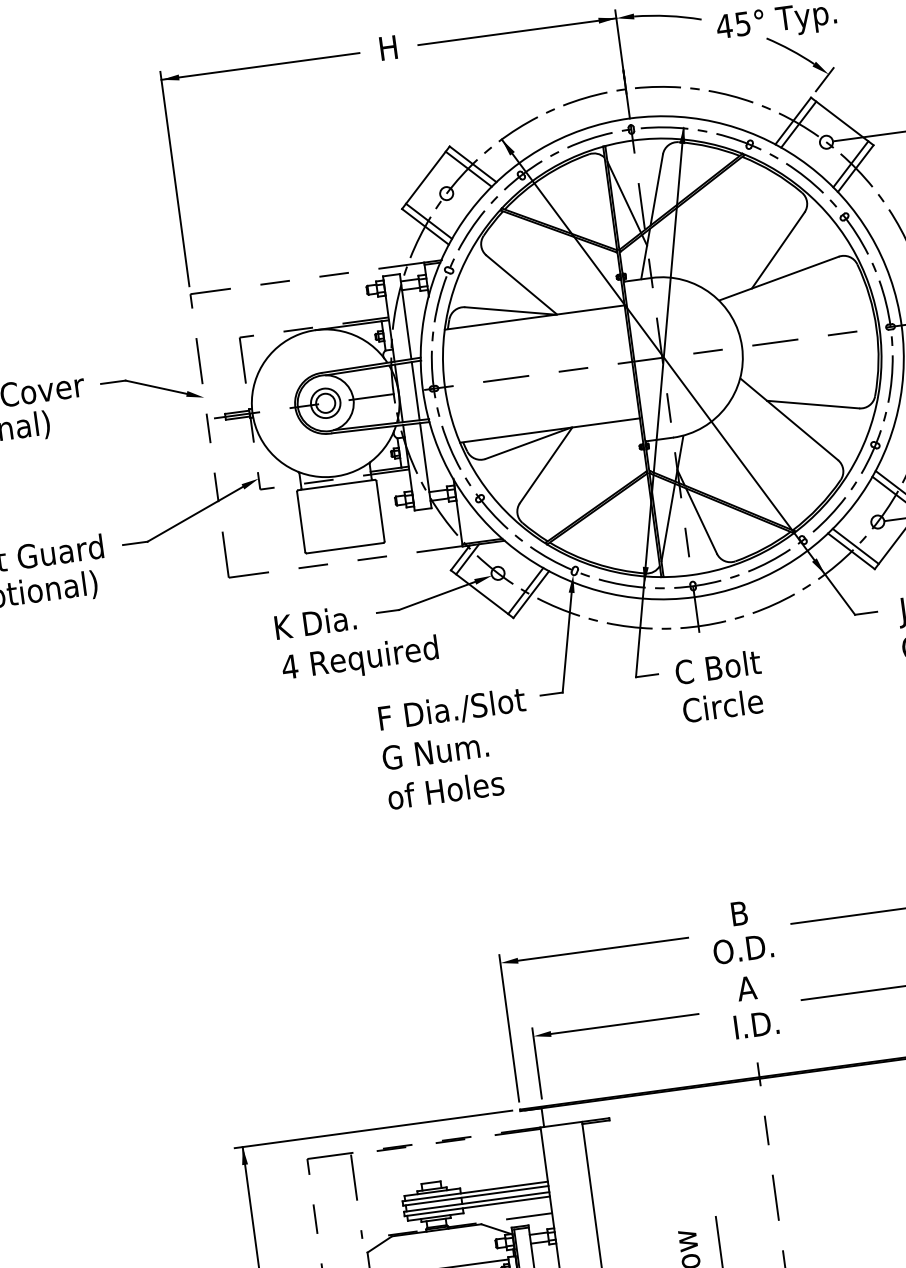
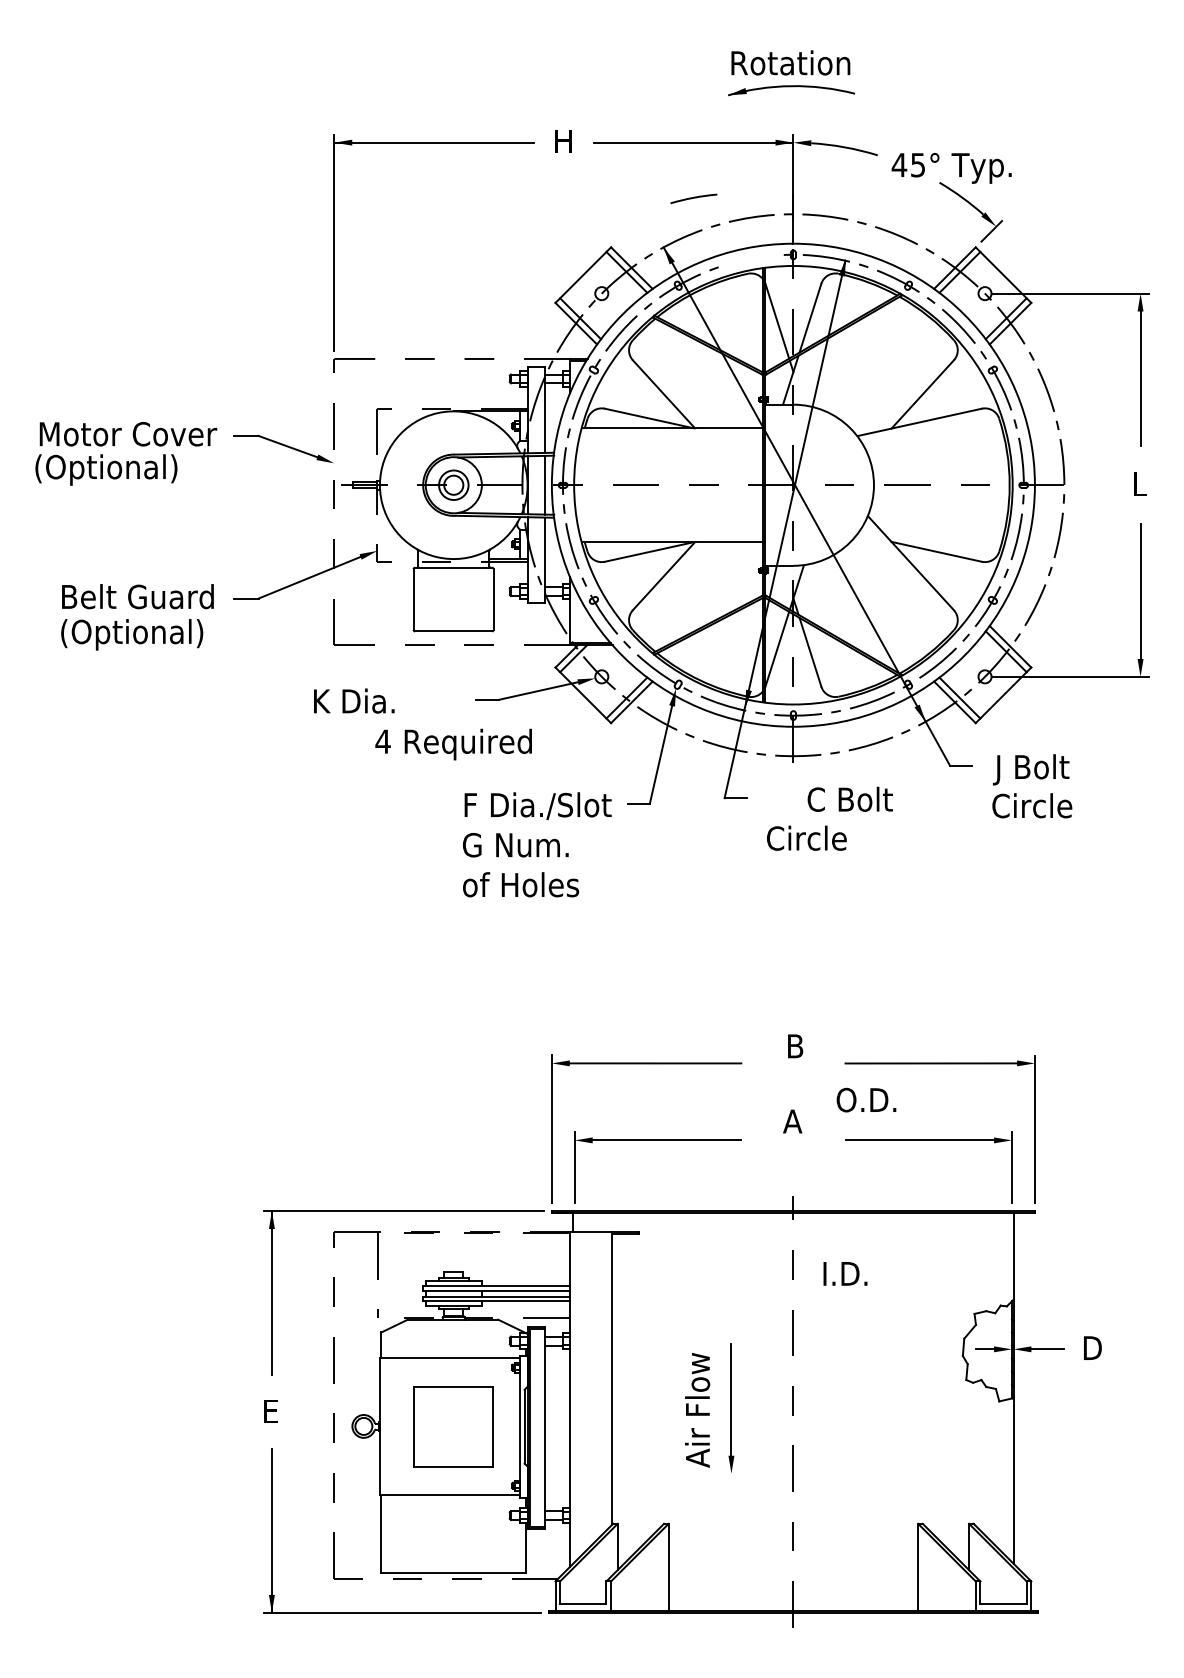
arc: (589, 139) -> (693, 198), moved
text: (315, 621) -> (354, 700), moved
text: (717, 666) -> (849, 798), moved
text: (743, 948) -> (866, 1099), moved
text: (756, 1024) -> (845, 1273), moved

